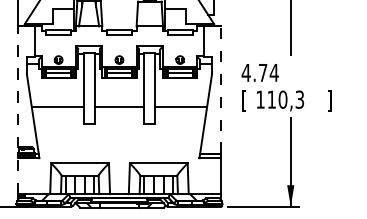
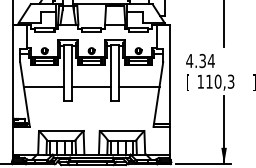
text: (262, 72) -> (202, 60), 4.74 -> 4.34
line: (221, 89) -> (170, 73), dashed -> solid
line: (17, 109) -> (12, 89), dashed -> solid

